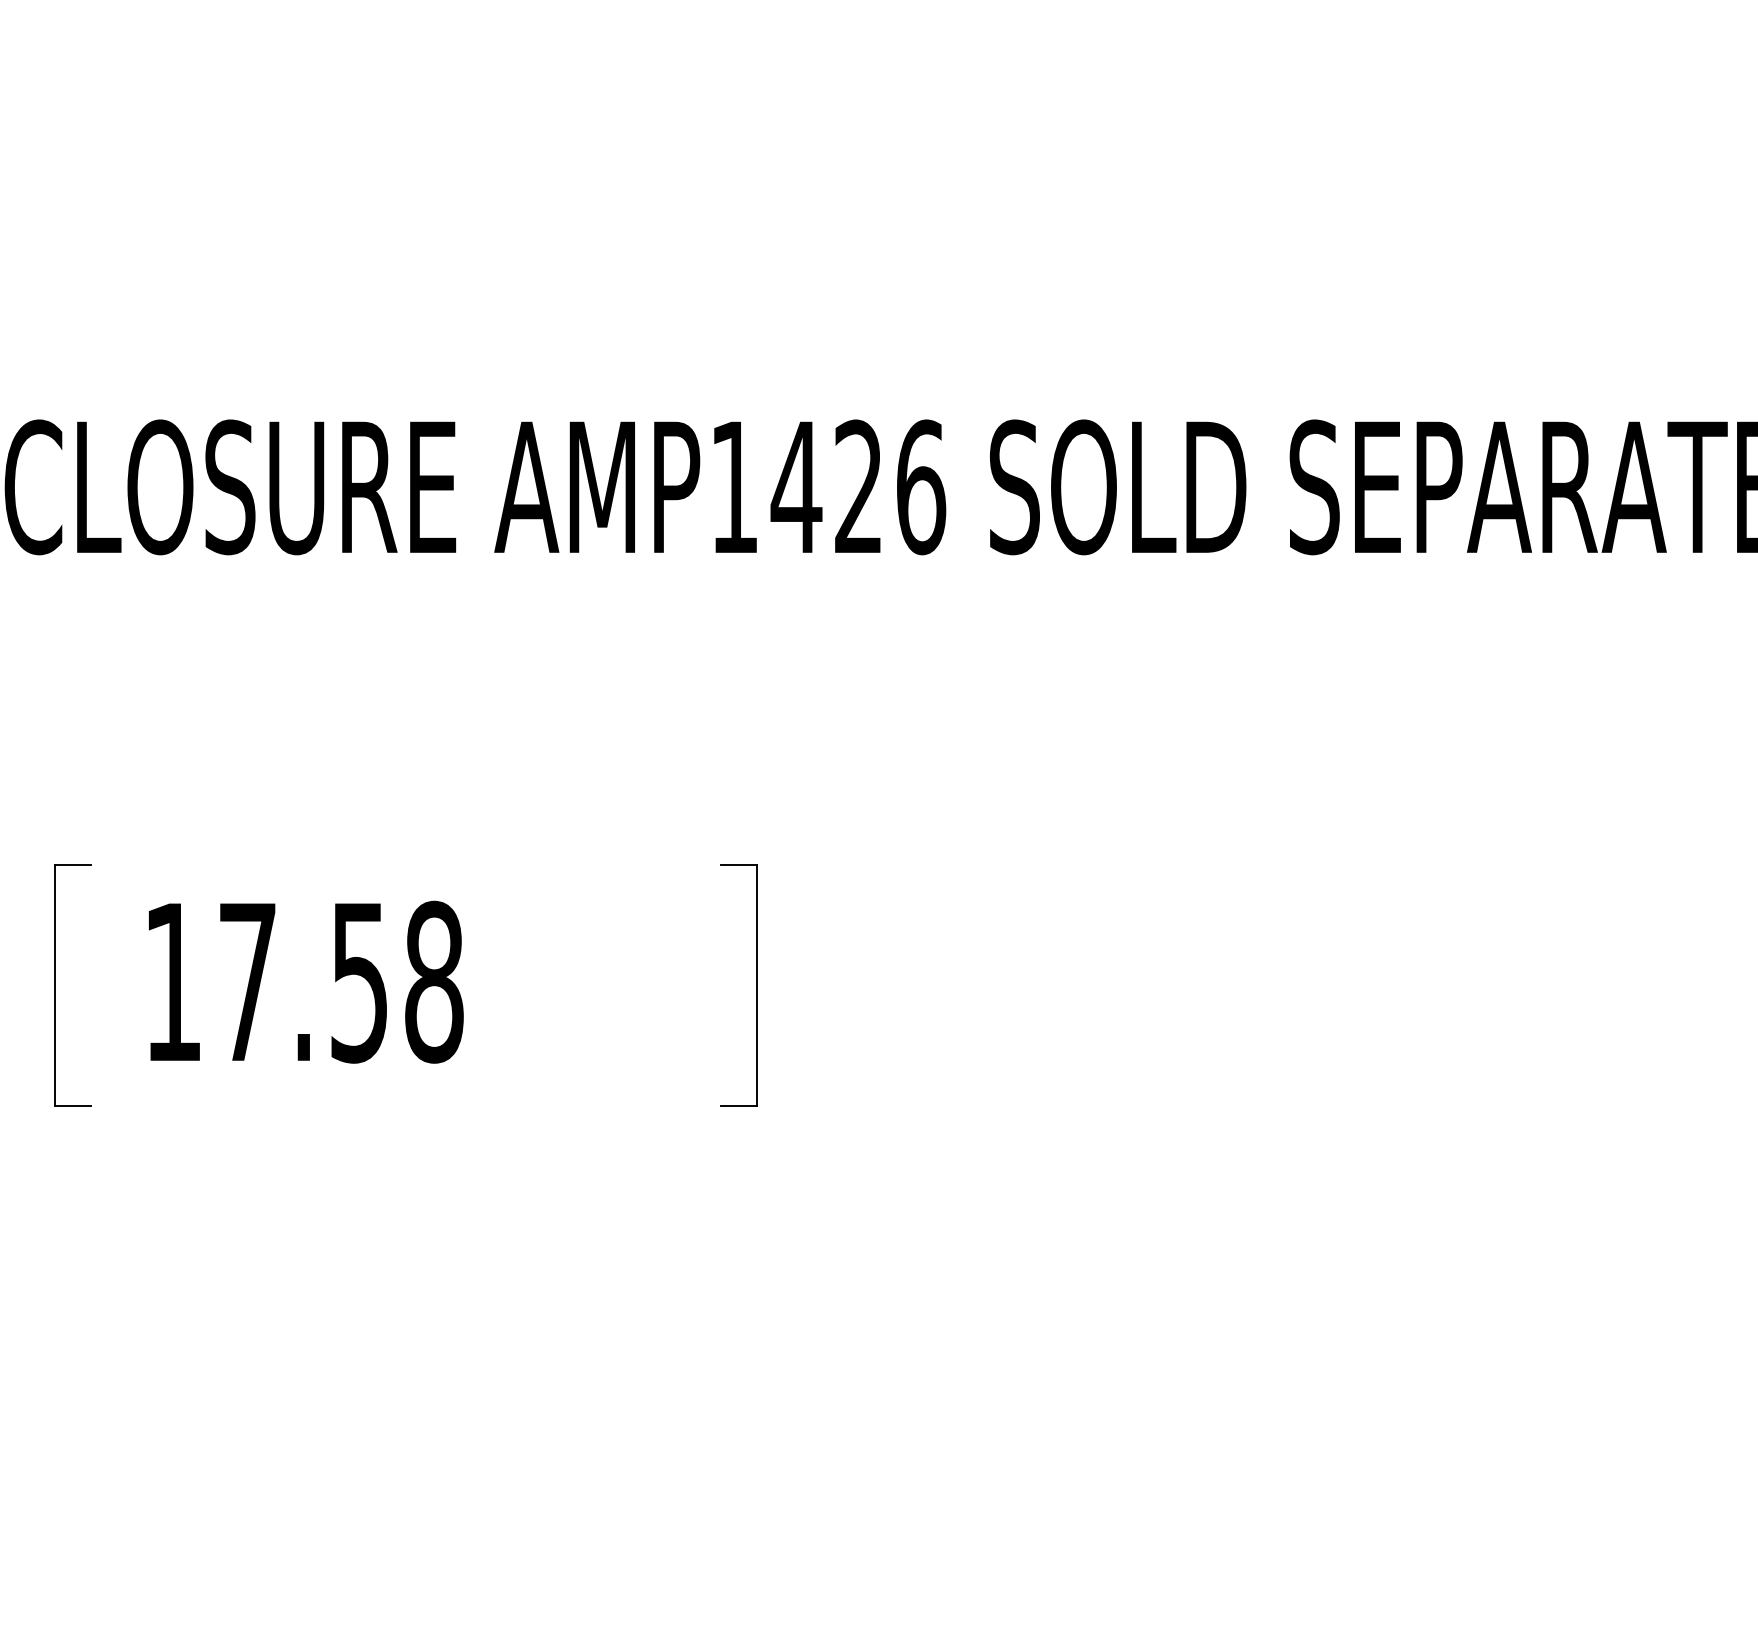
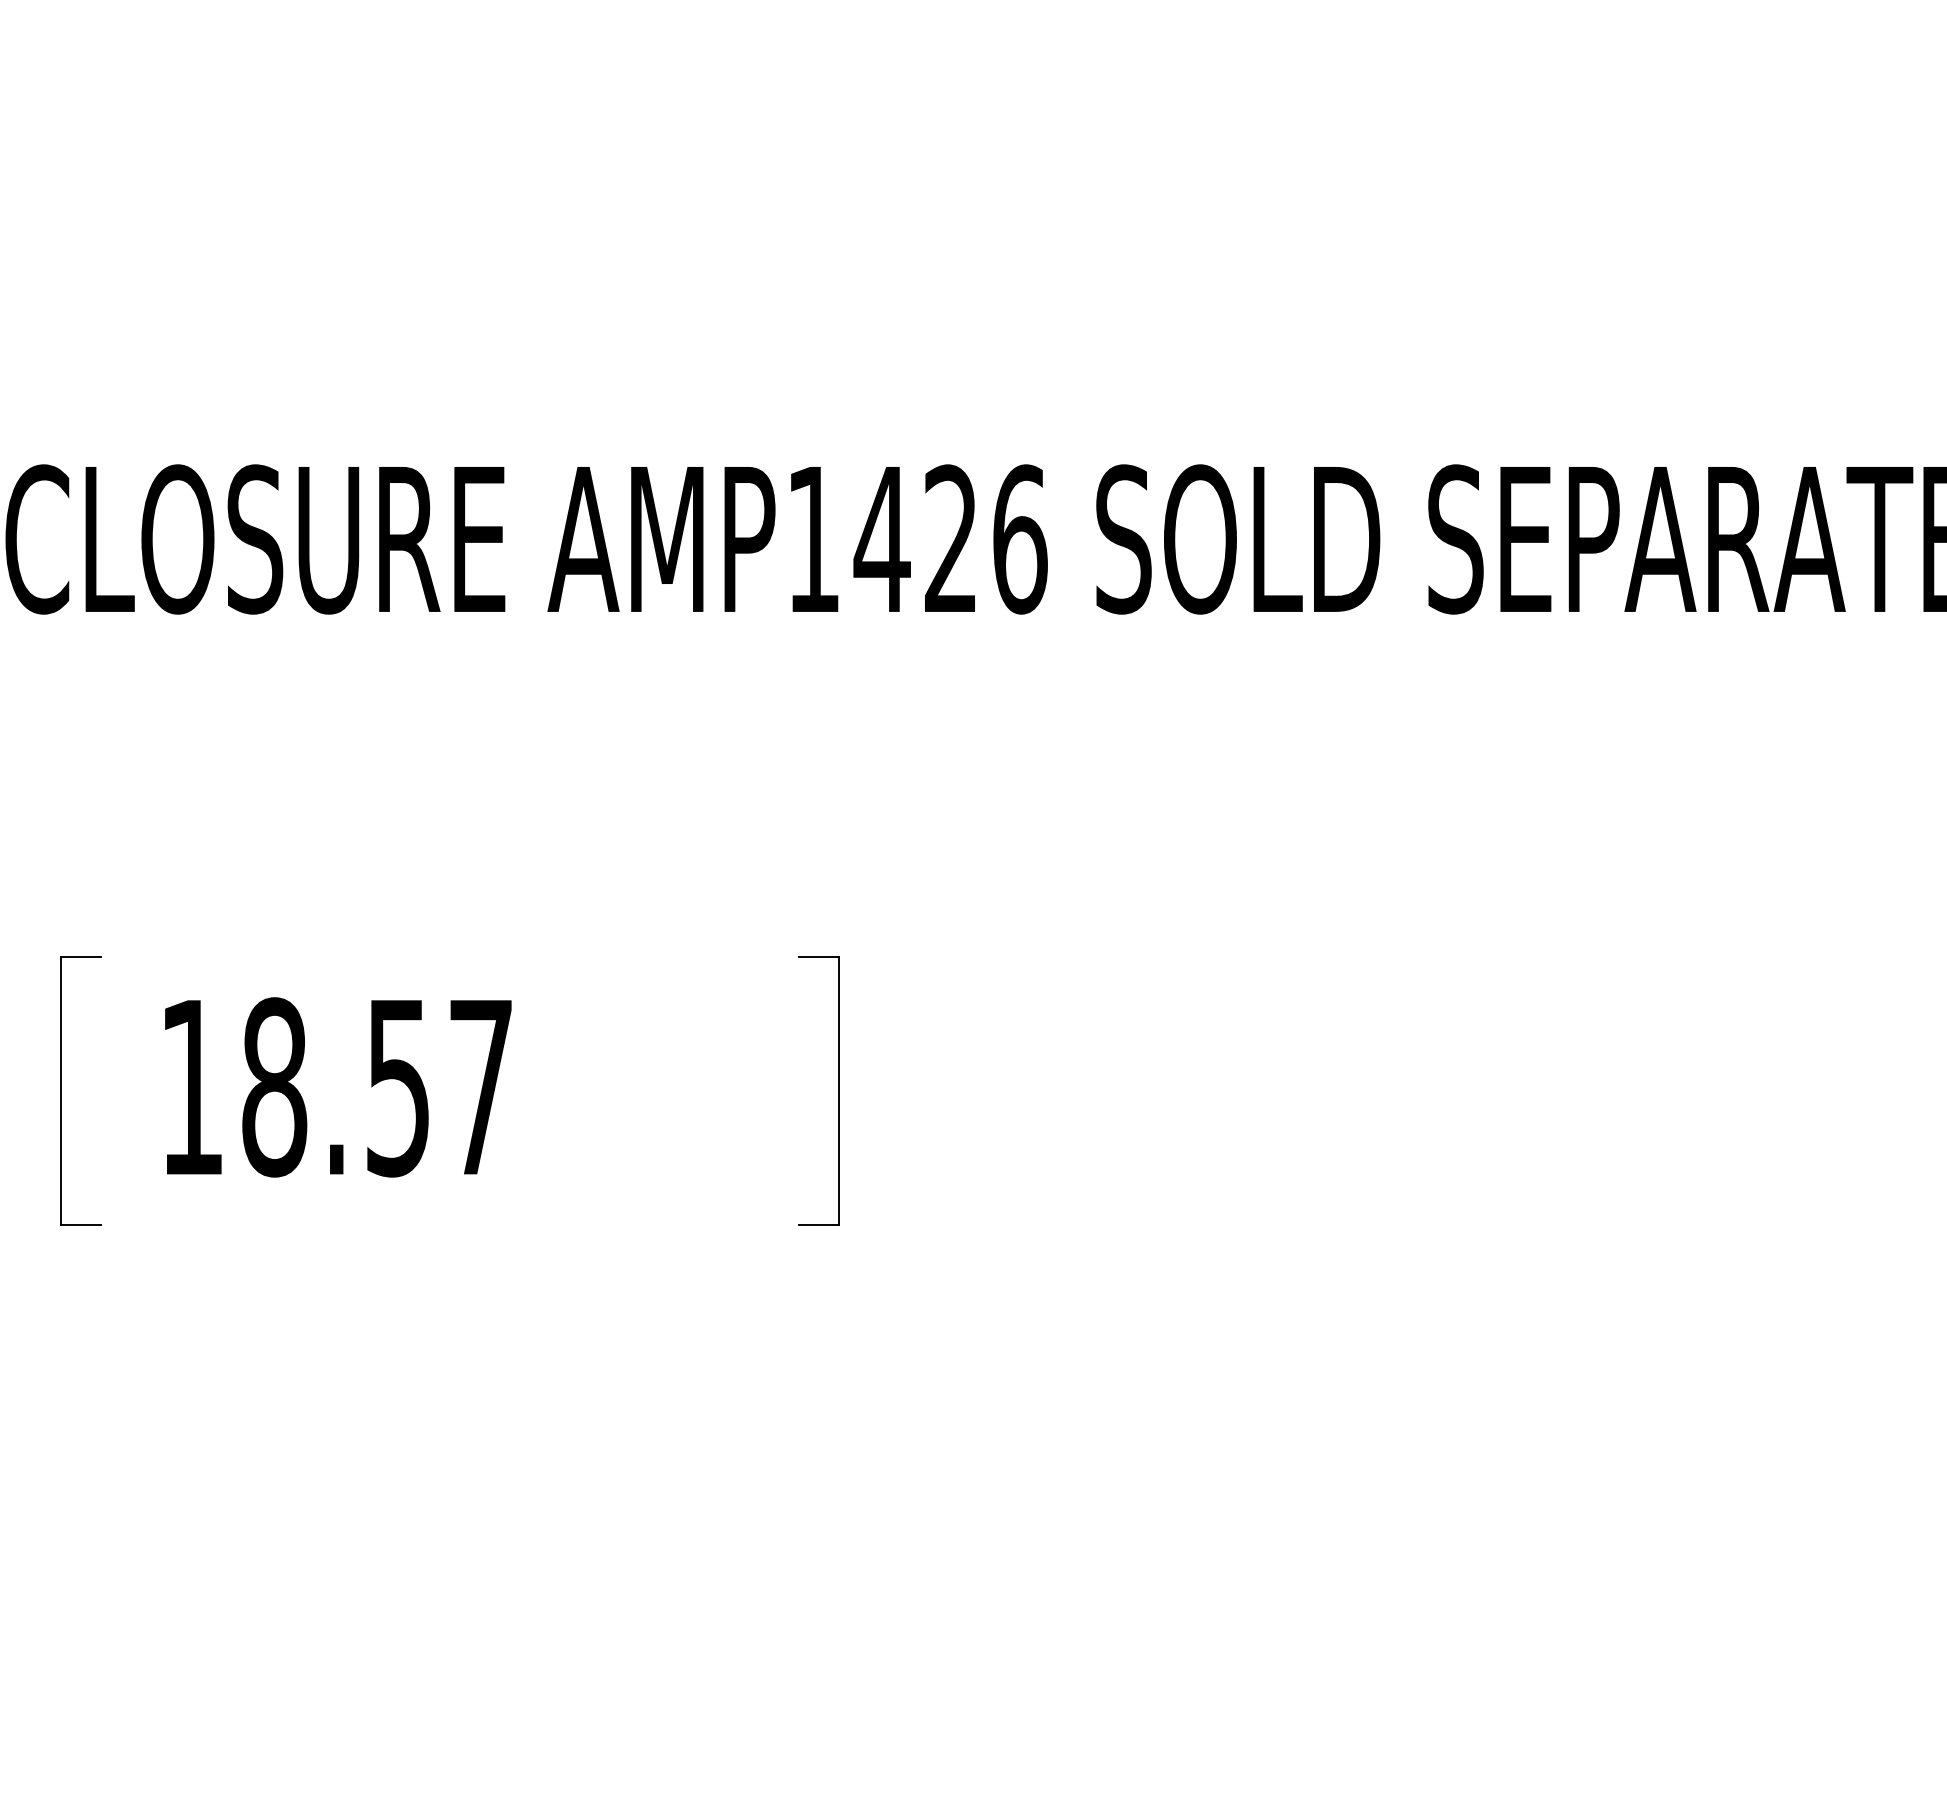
text: (340, 981) -> (377, 1086), 17.58 -> 18.57

